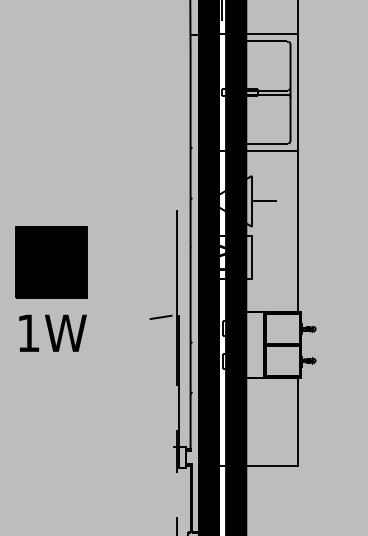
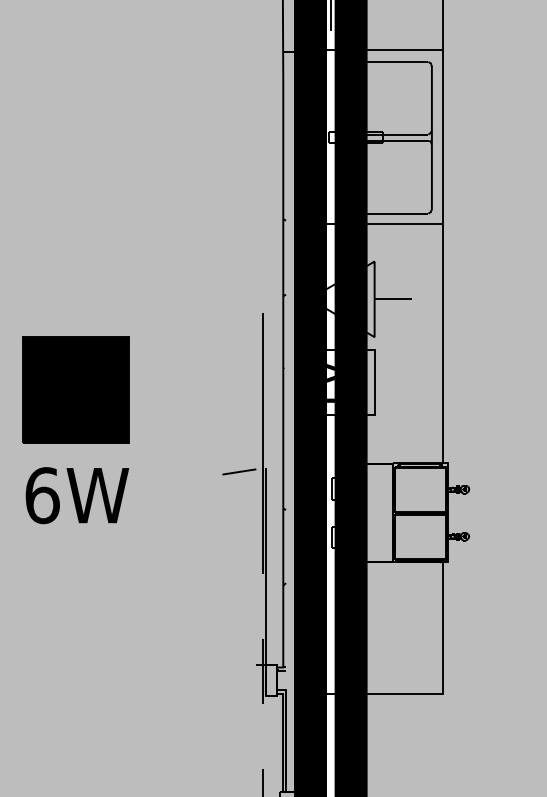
text: (28, 333) -> (42, 495), 1W -> 6W

